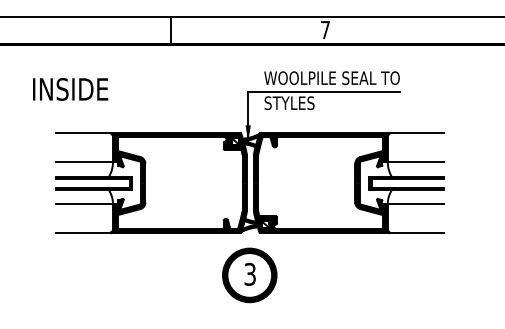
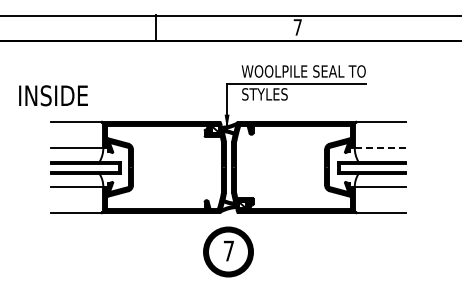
text: (70, 89) -> (53, 95), moved
line: (415, 162) -> (380, 148), solid -> dashed
text: (249, 273) -> (228, 250), 3 -> 7

